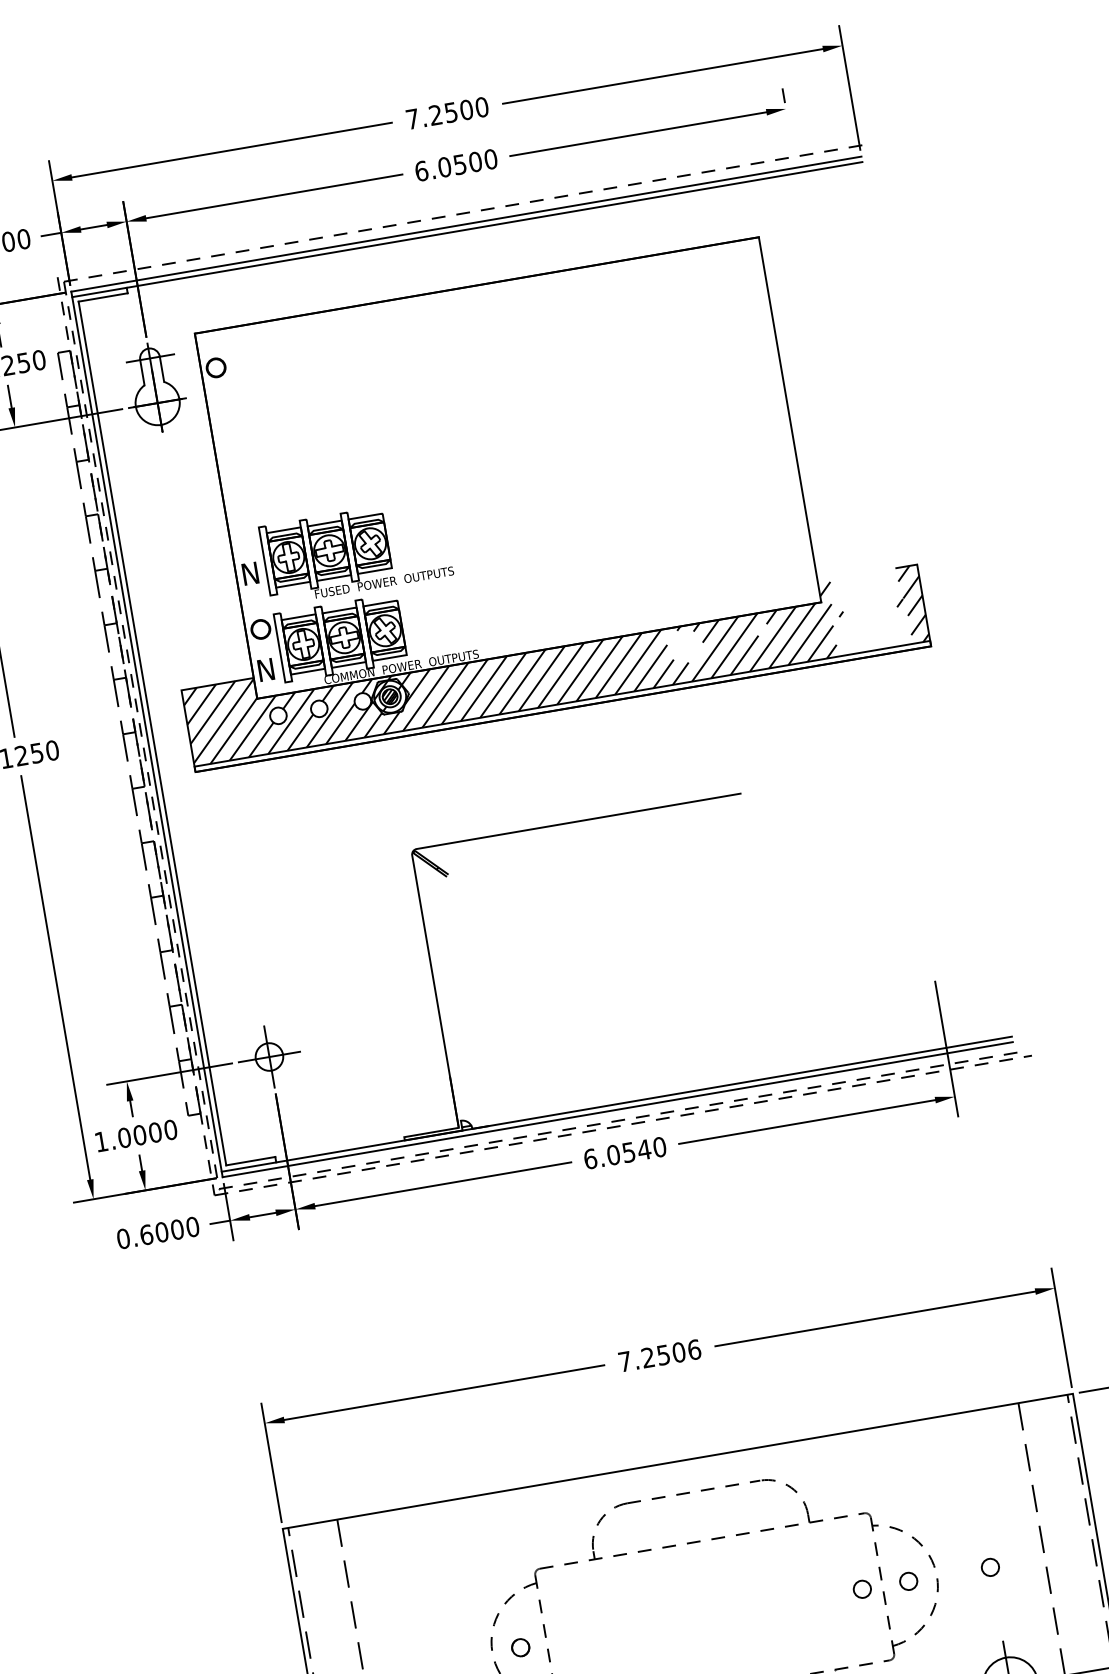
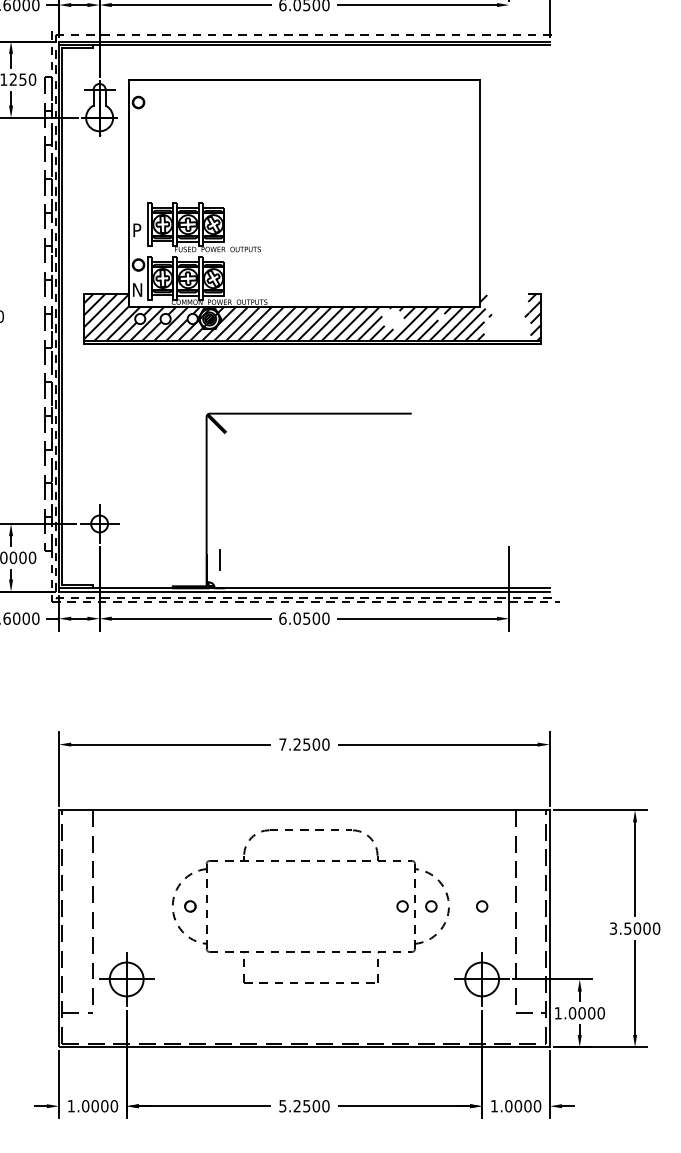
text: (251, 573) -> (138, 230), N -> P
line: (472, 1081) -> (219, 559), added
text: (644, 1149) -> (316, 618), 6.0540 -> 6.0500
text: (693, 1349) -> (325, 744), 7.2506 -> 7.2500

